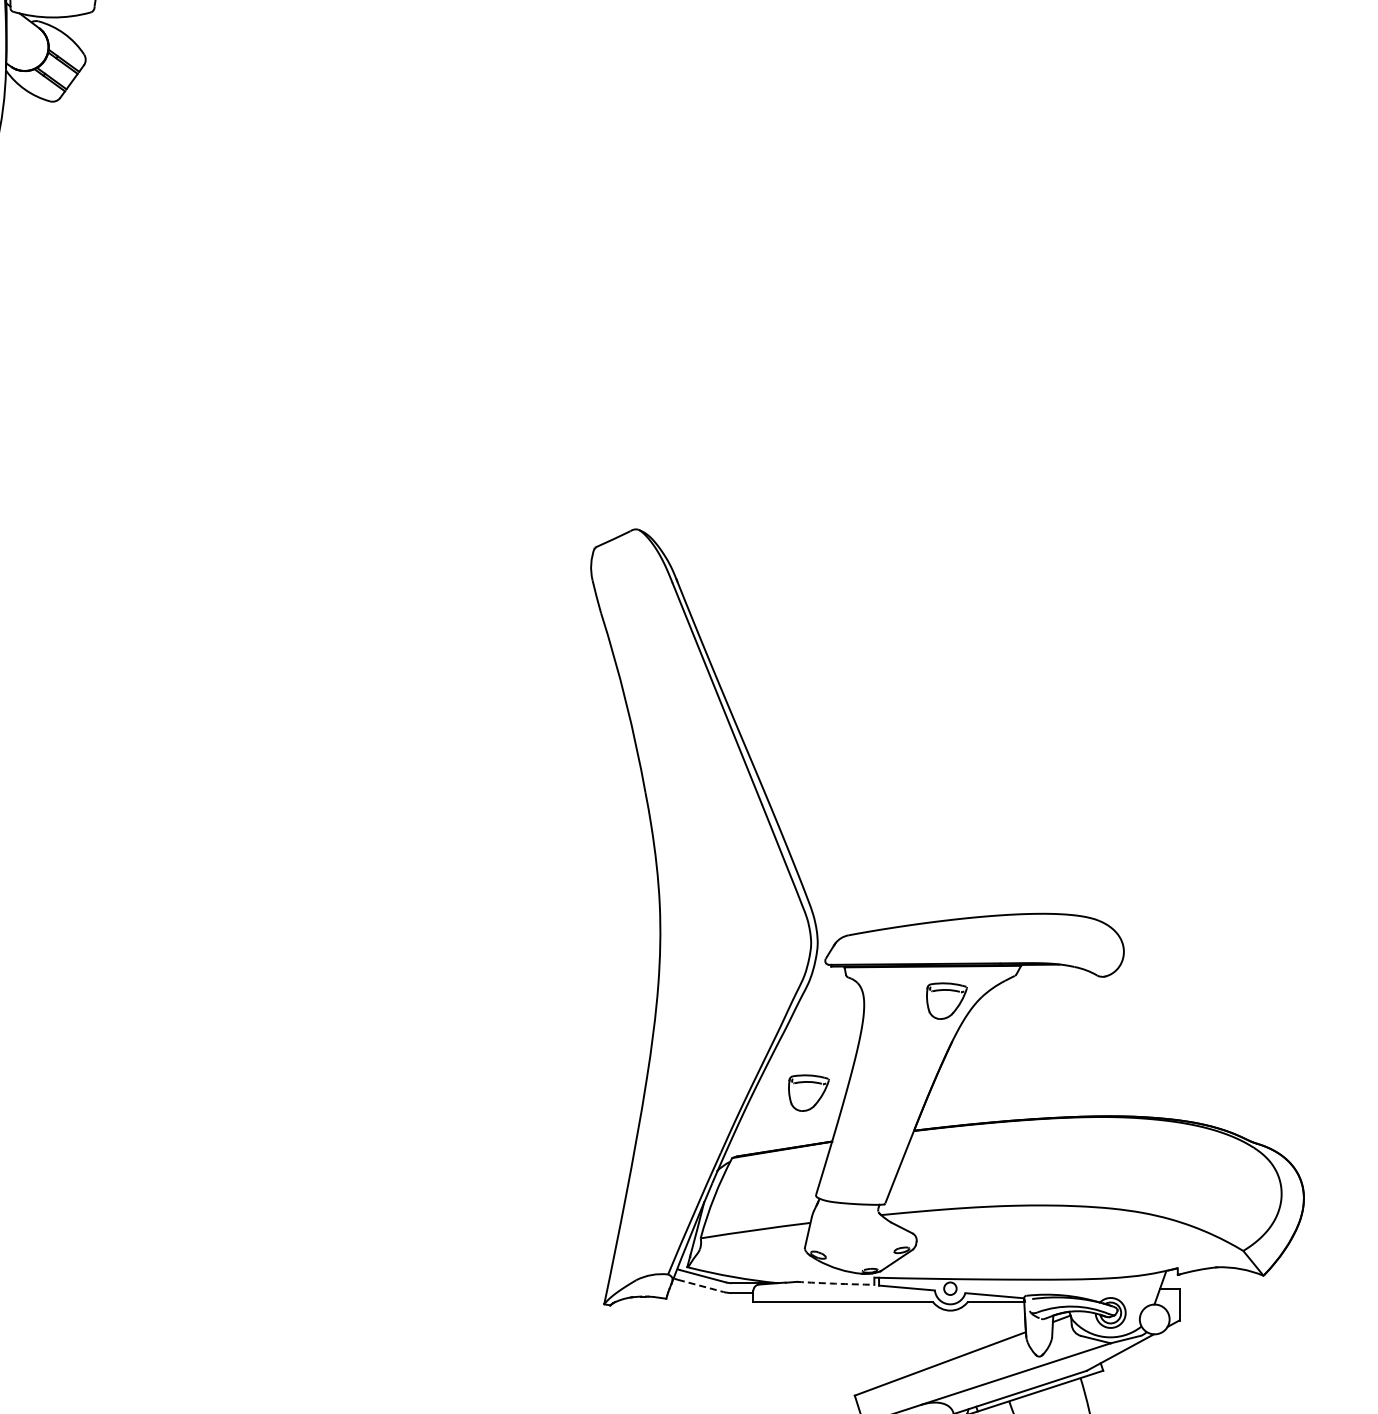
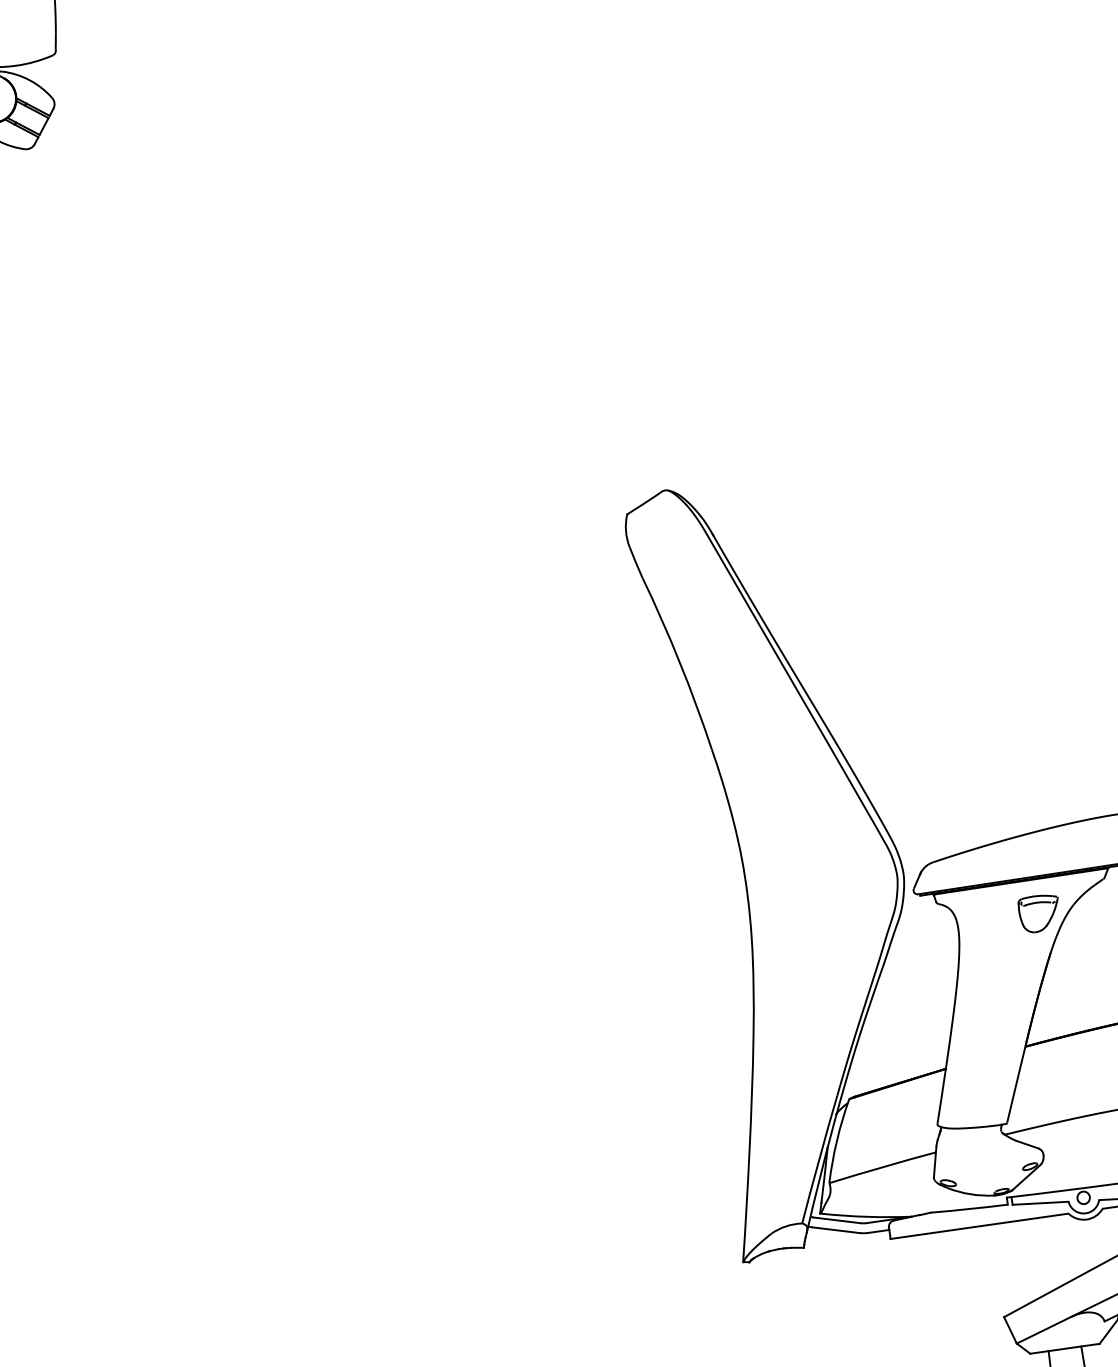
part: (808, 1092) -> (915, 1023), removed
arc: (835, 1283) -> (969, 1208), dashed -> solid
line: (700, 1285) -> (835, 1229), dashed -> solid

